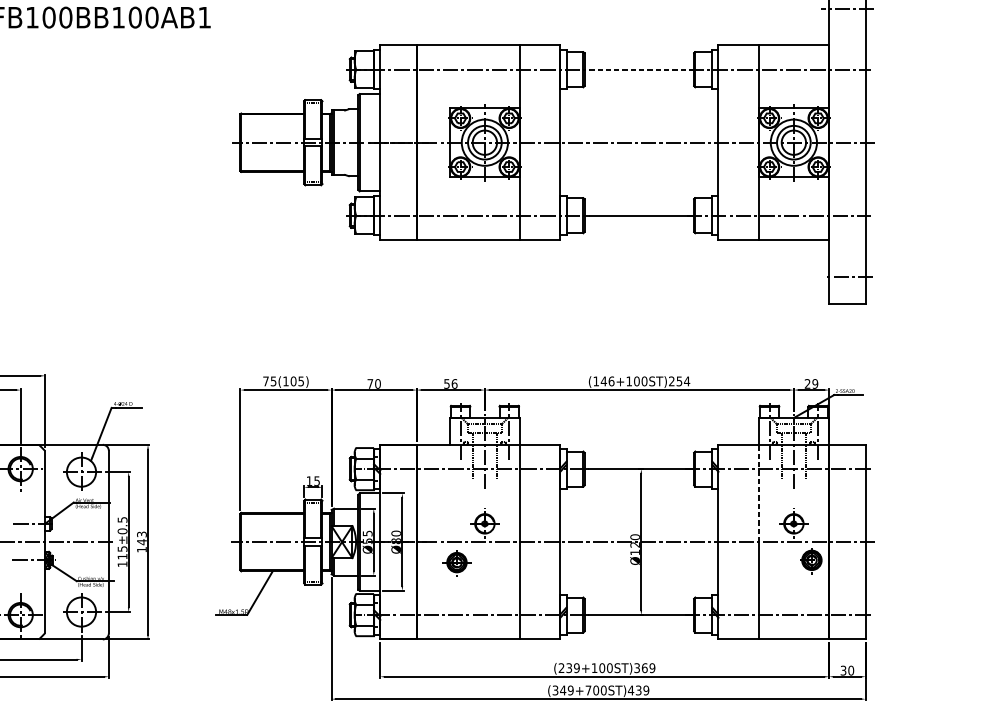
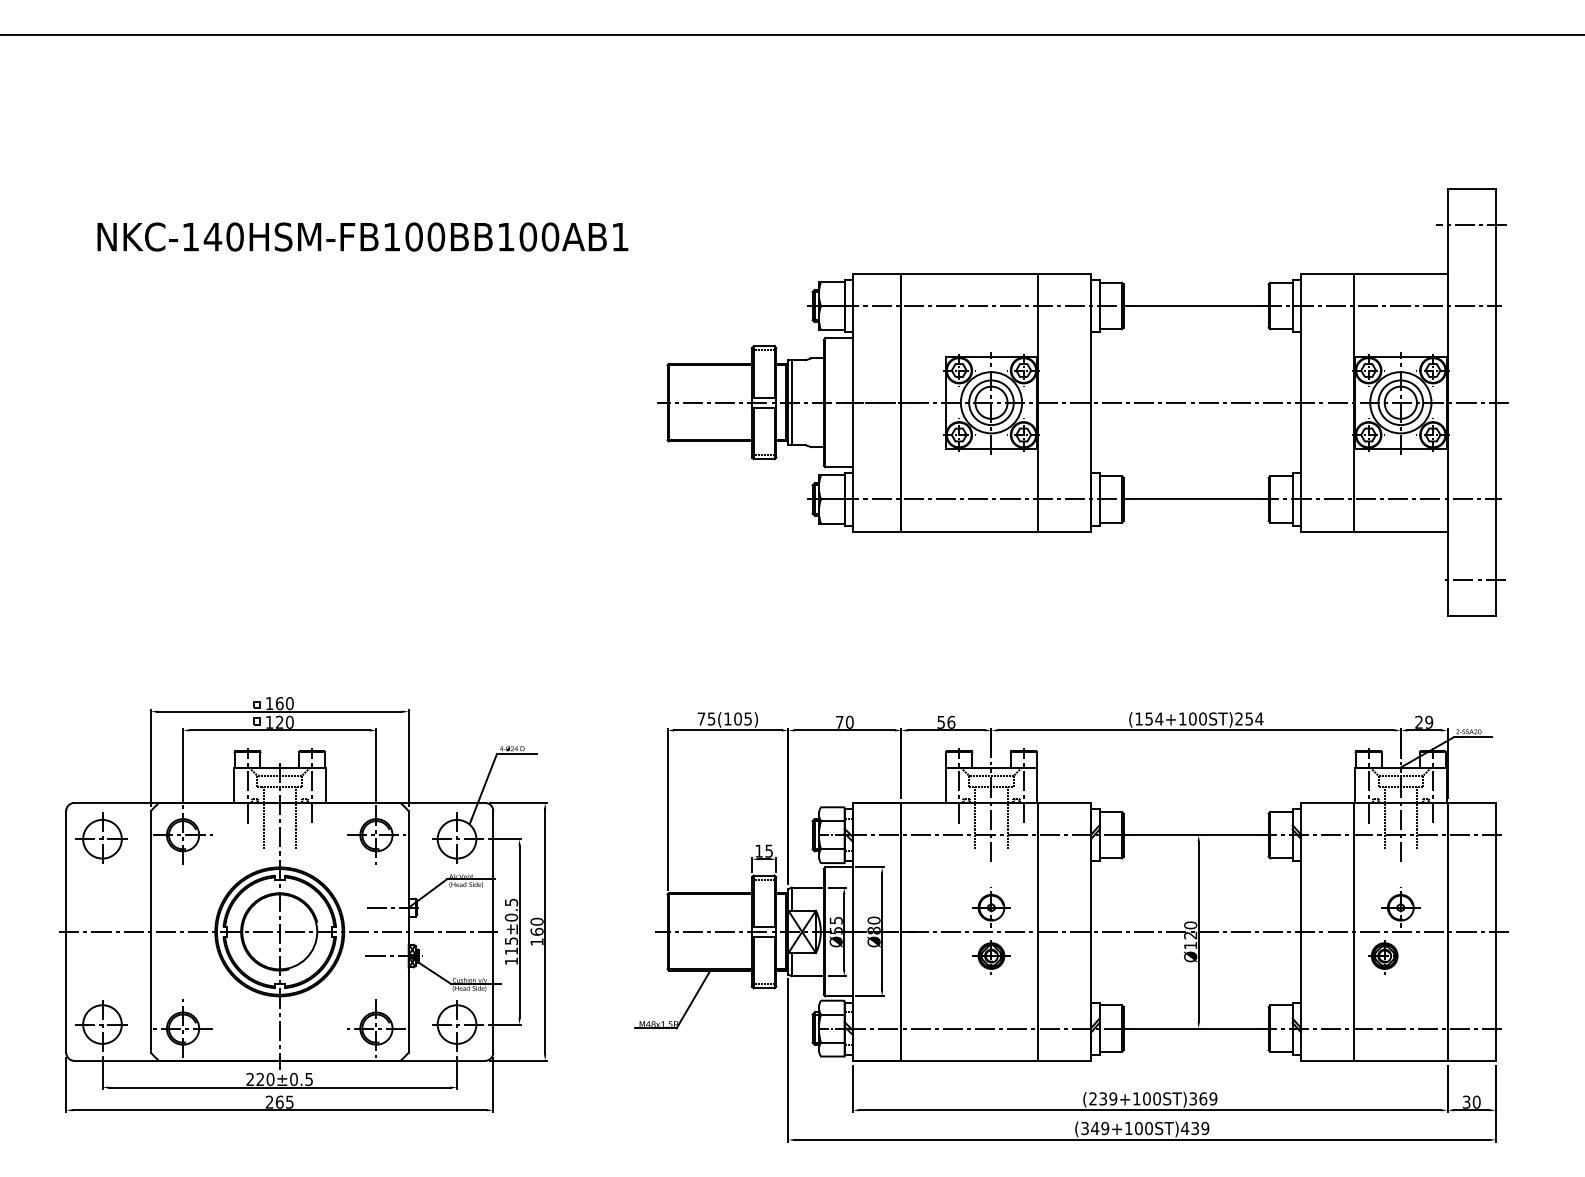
line: (639, 70) -> (1196, 306), dashed -> solid
text: (607, 381) -> (1154, 718), (146+100ST)254 -> (154+100ST)254
line: (758, 492) -> (1354, 866), dashed -> solid
text: (141, 538) -> (536, 926), 143 -> 160
part: (810, 561) -> (1383, 957), moved
part: (456, 563) -> (991, 957), moved
text: (588, 690) -> (1128, 1128), (349+700ST)439 -> (349+100ST)439

